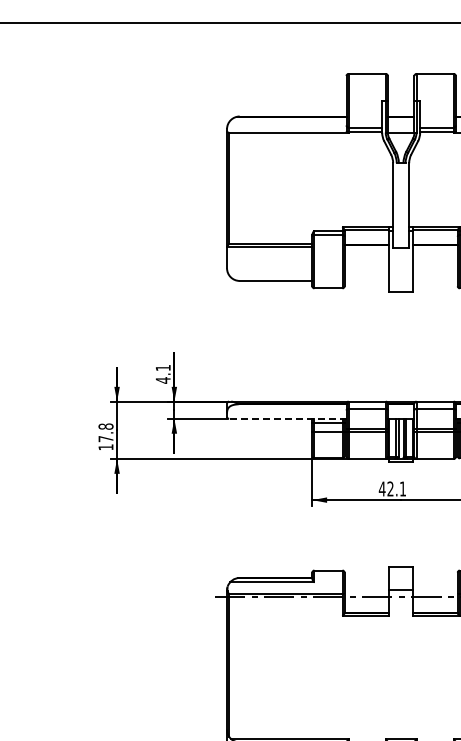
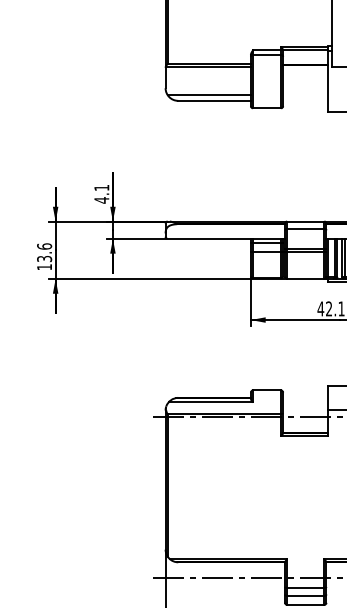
line: (270, 275) -> (209, 95), added
line: (287, 418) -> (226, 238), dashed -> solid
text: (105, 432) -> (44, 252), 17.8 -> 13.6

